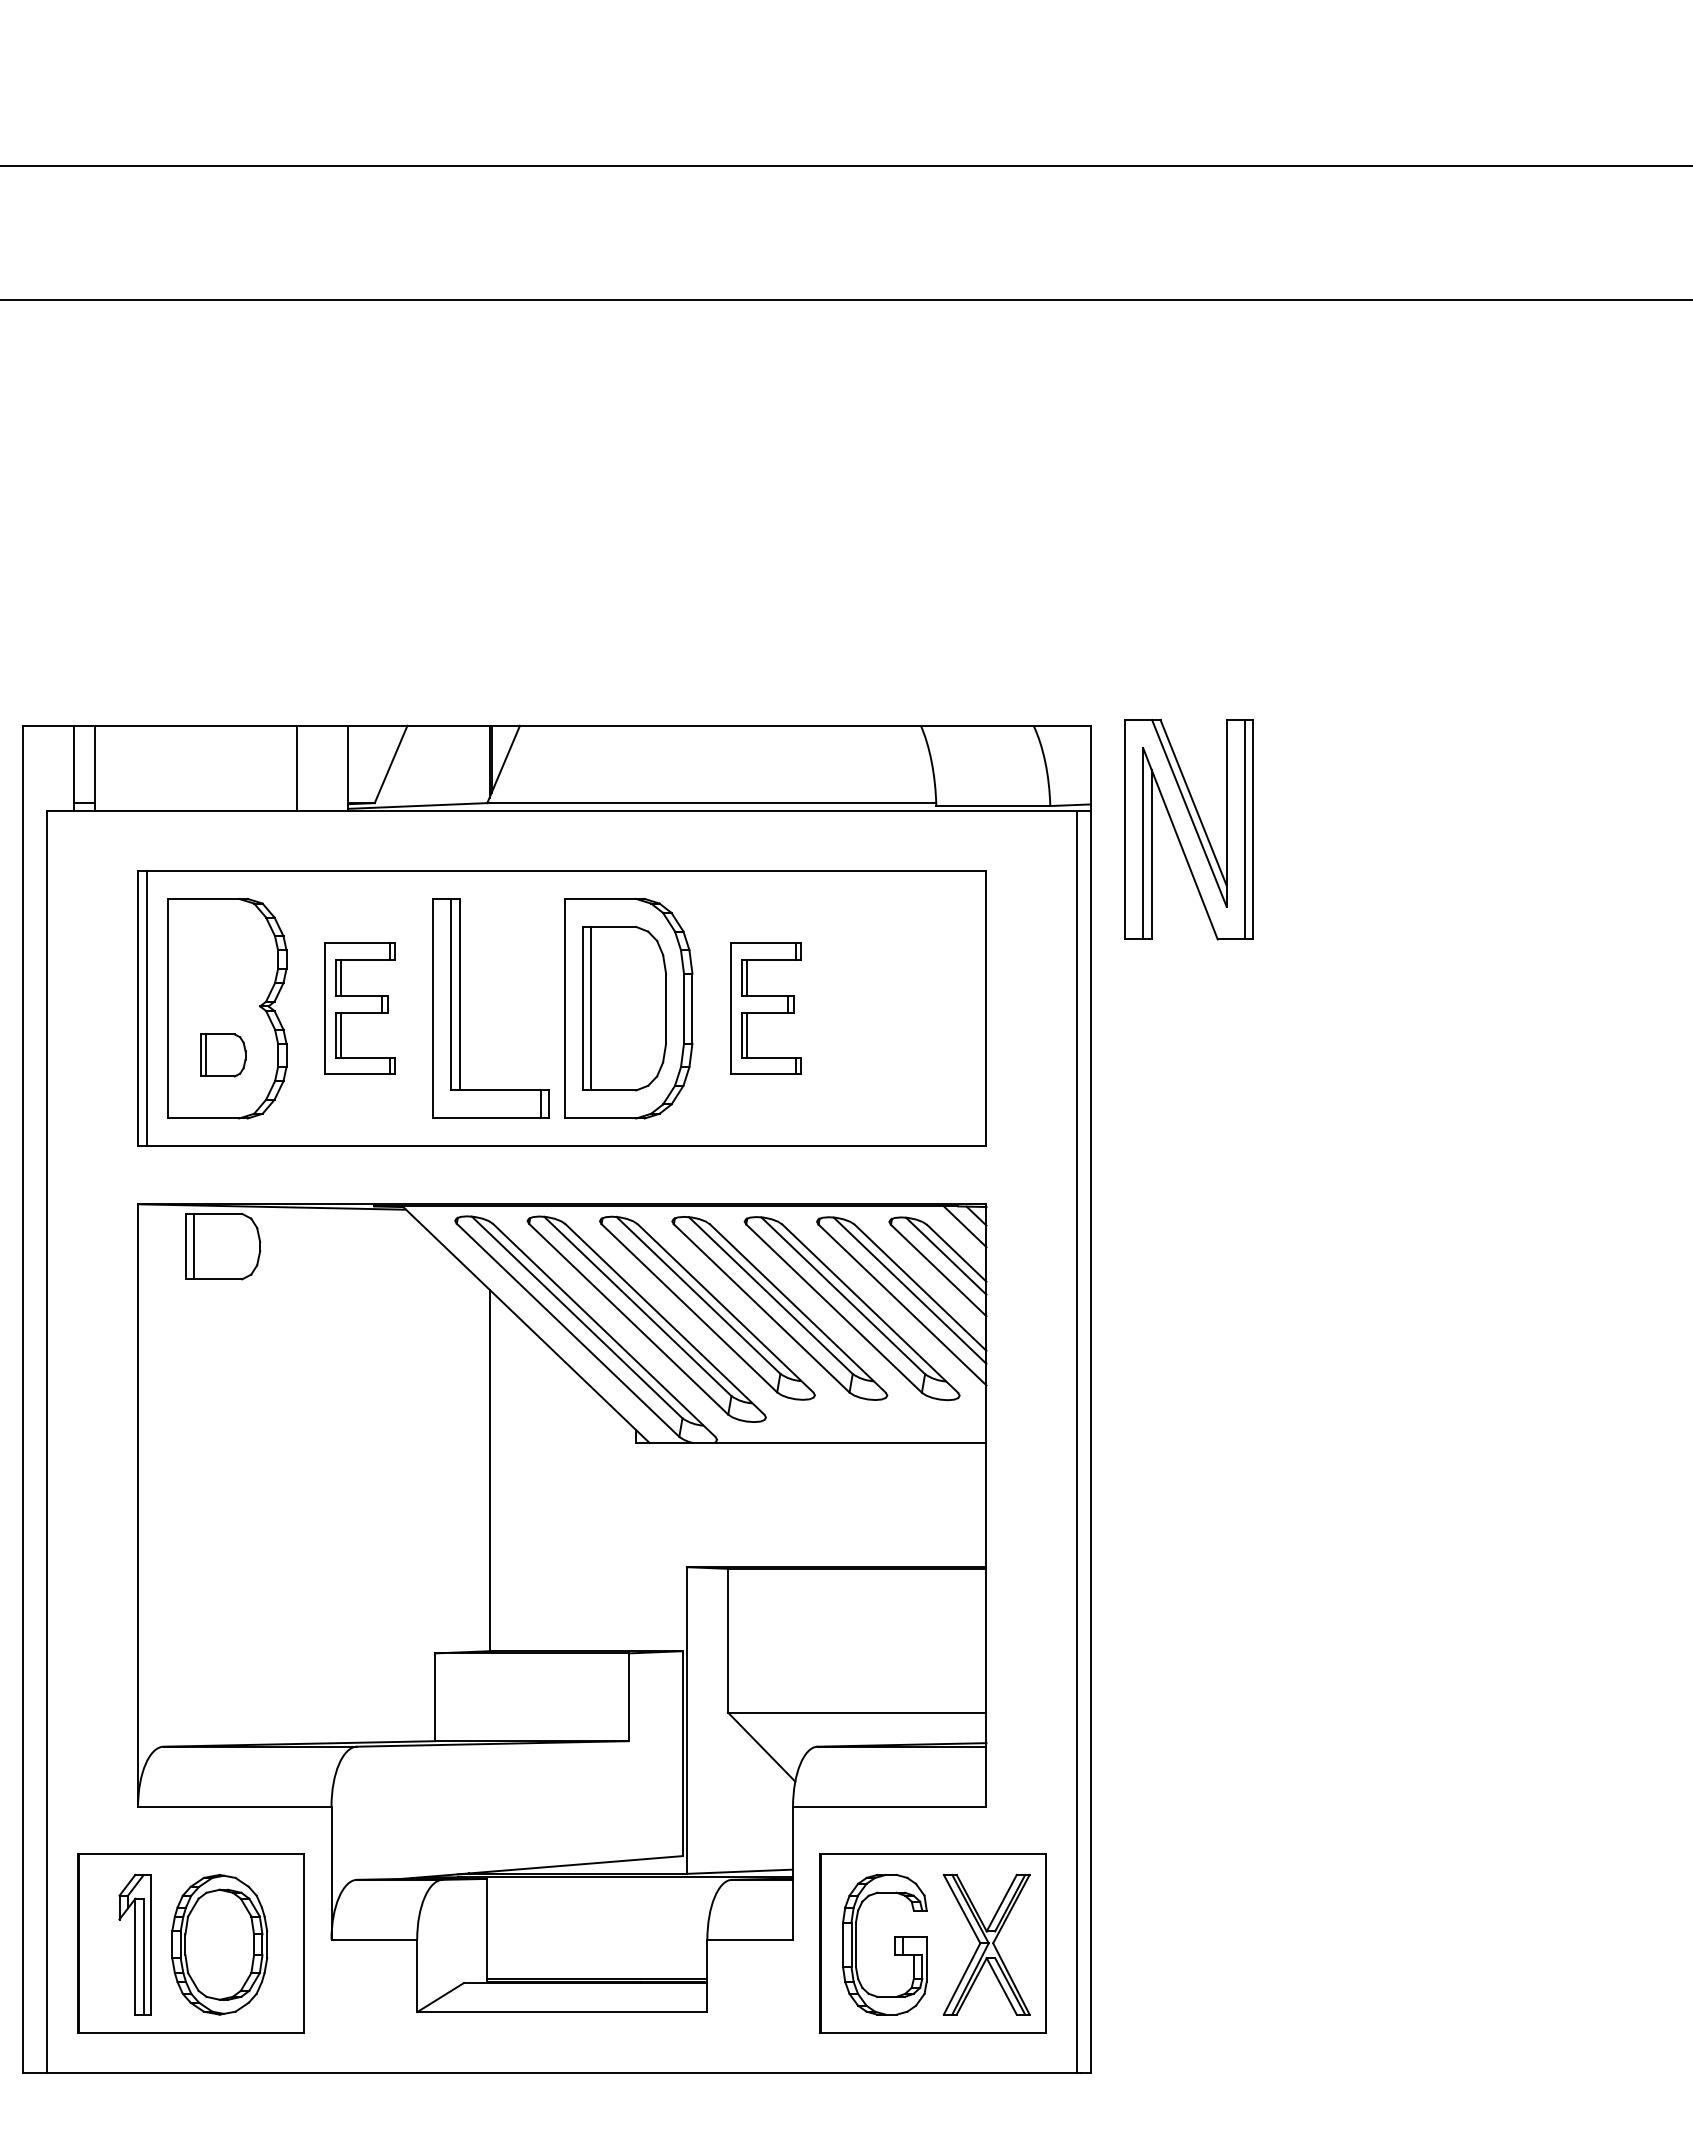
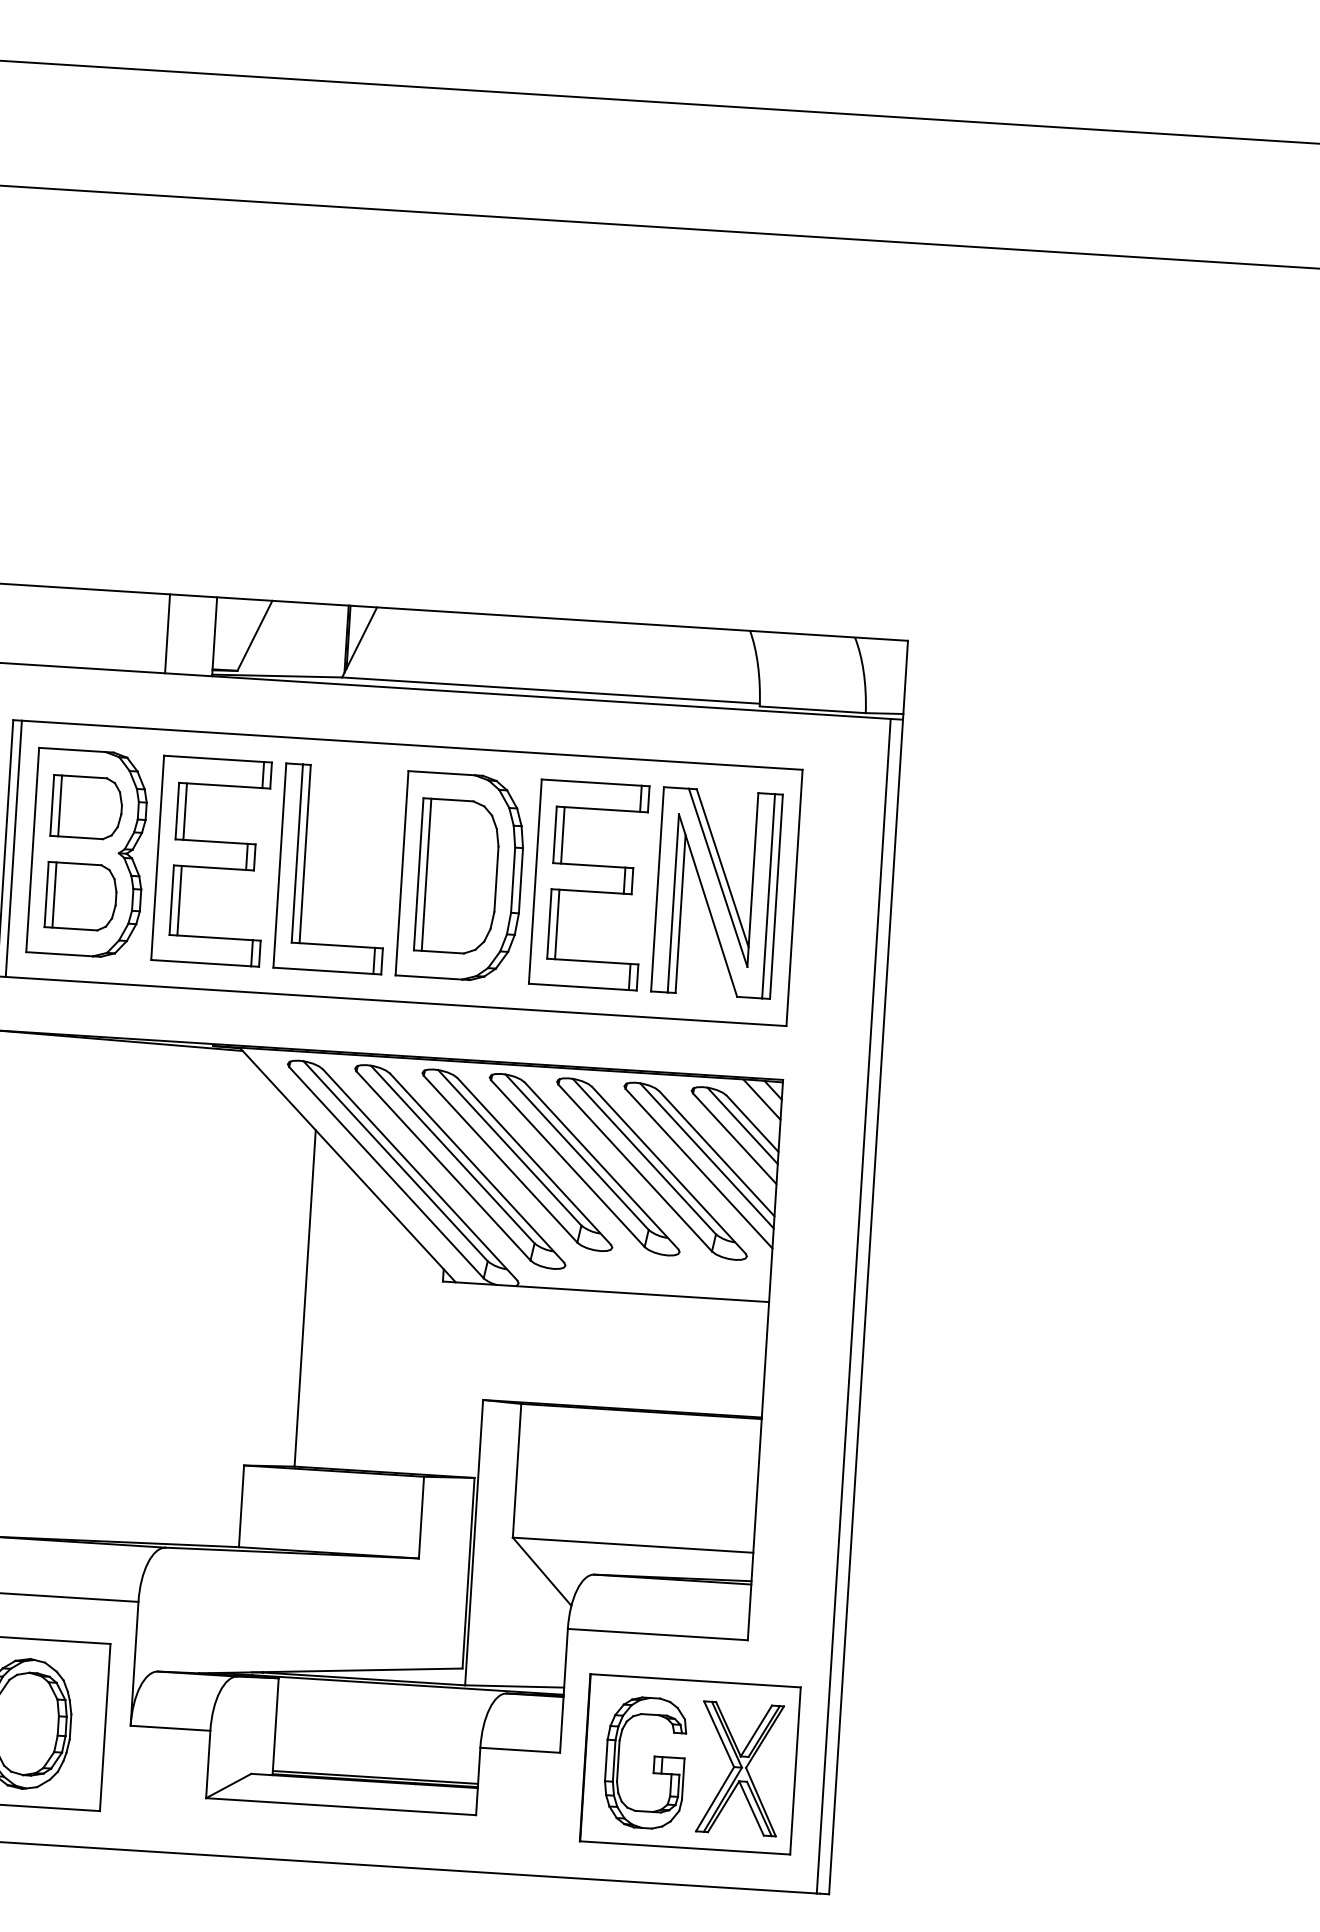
part: (1188, 829) -> (716, 892), moved
part: (359, 1008) -> (211, 861), size x1.67
part: (765, 1008) -> (588, 884), size x1.67
part: (223, 1055) -> (81, 896), size x1.67
part: (223, 1246) -> (87, 807), moved

